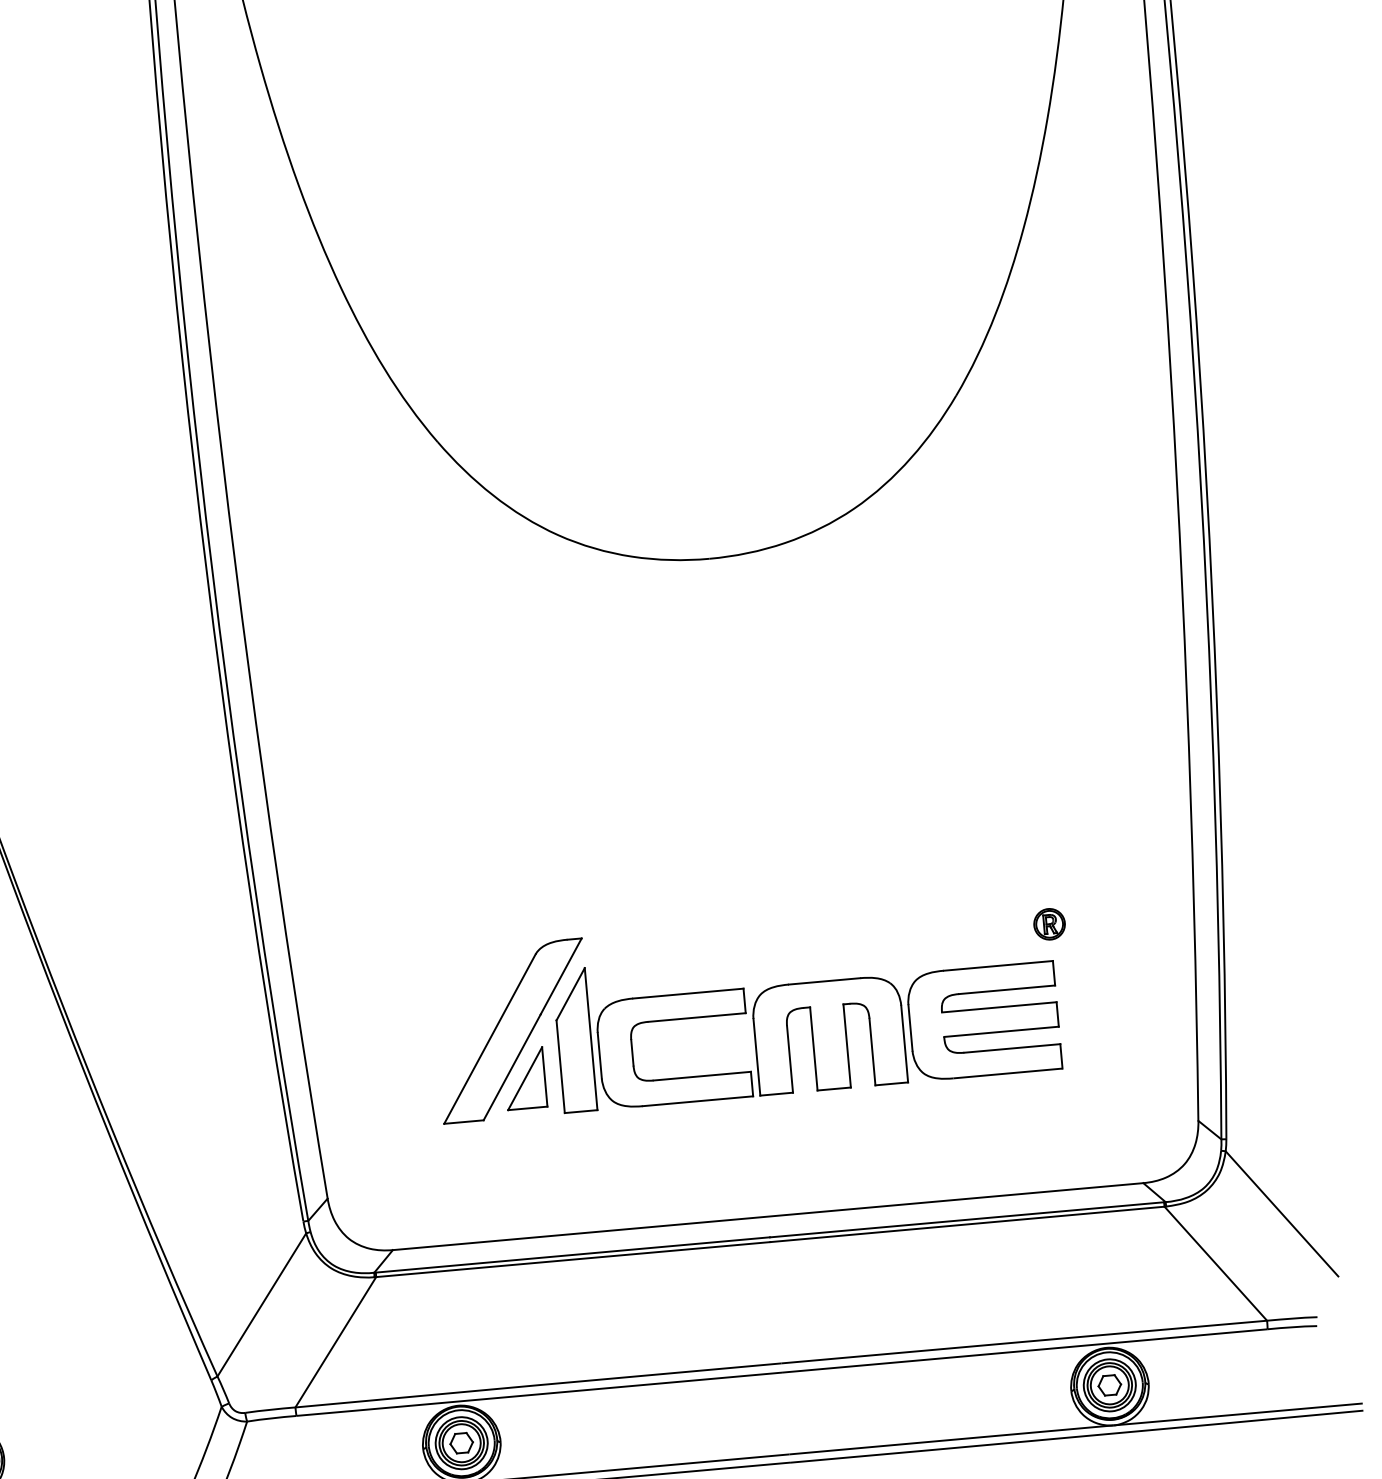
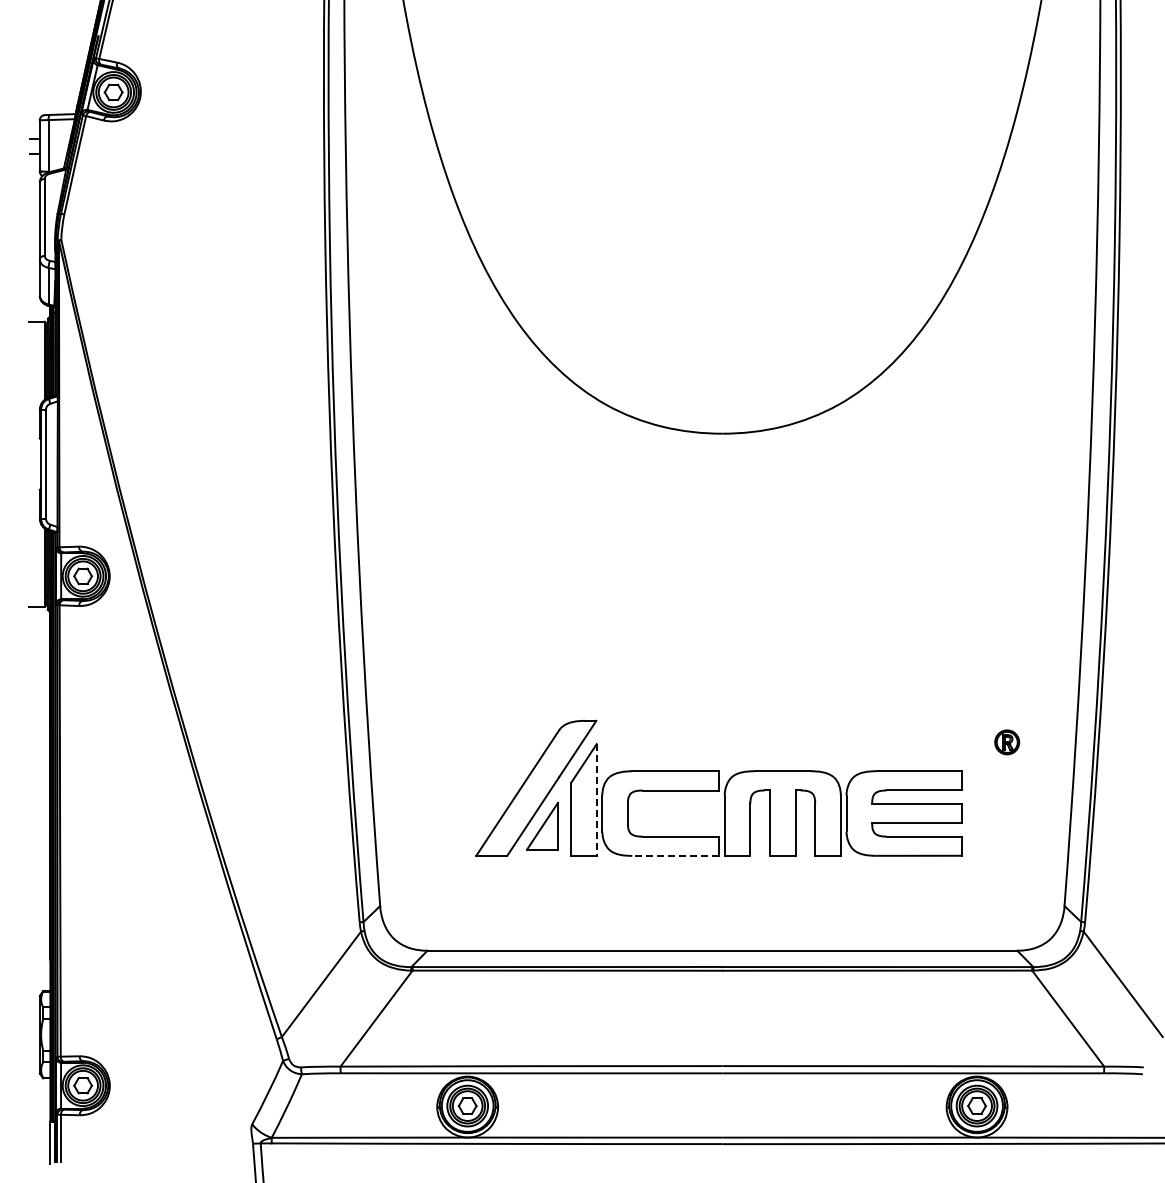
part: (1049, 924) -> (1007, 742), moved
line: (590, 1039) -> (596, 800), solid -> dashed
line: (697, 1100) -> (675, 855), solid -> dashed

